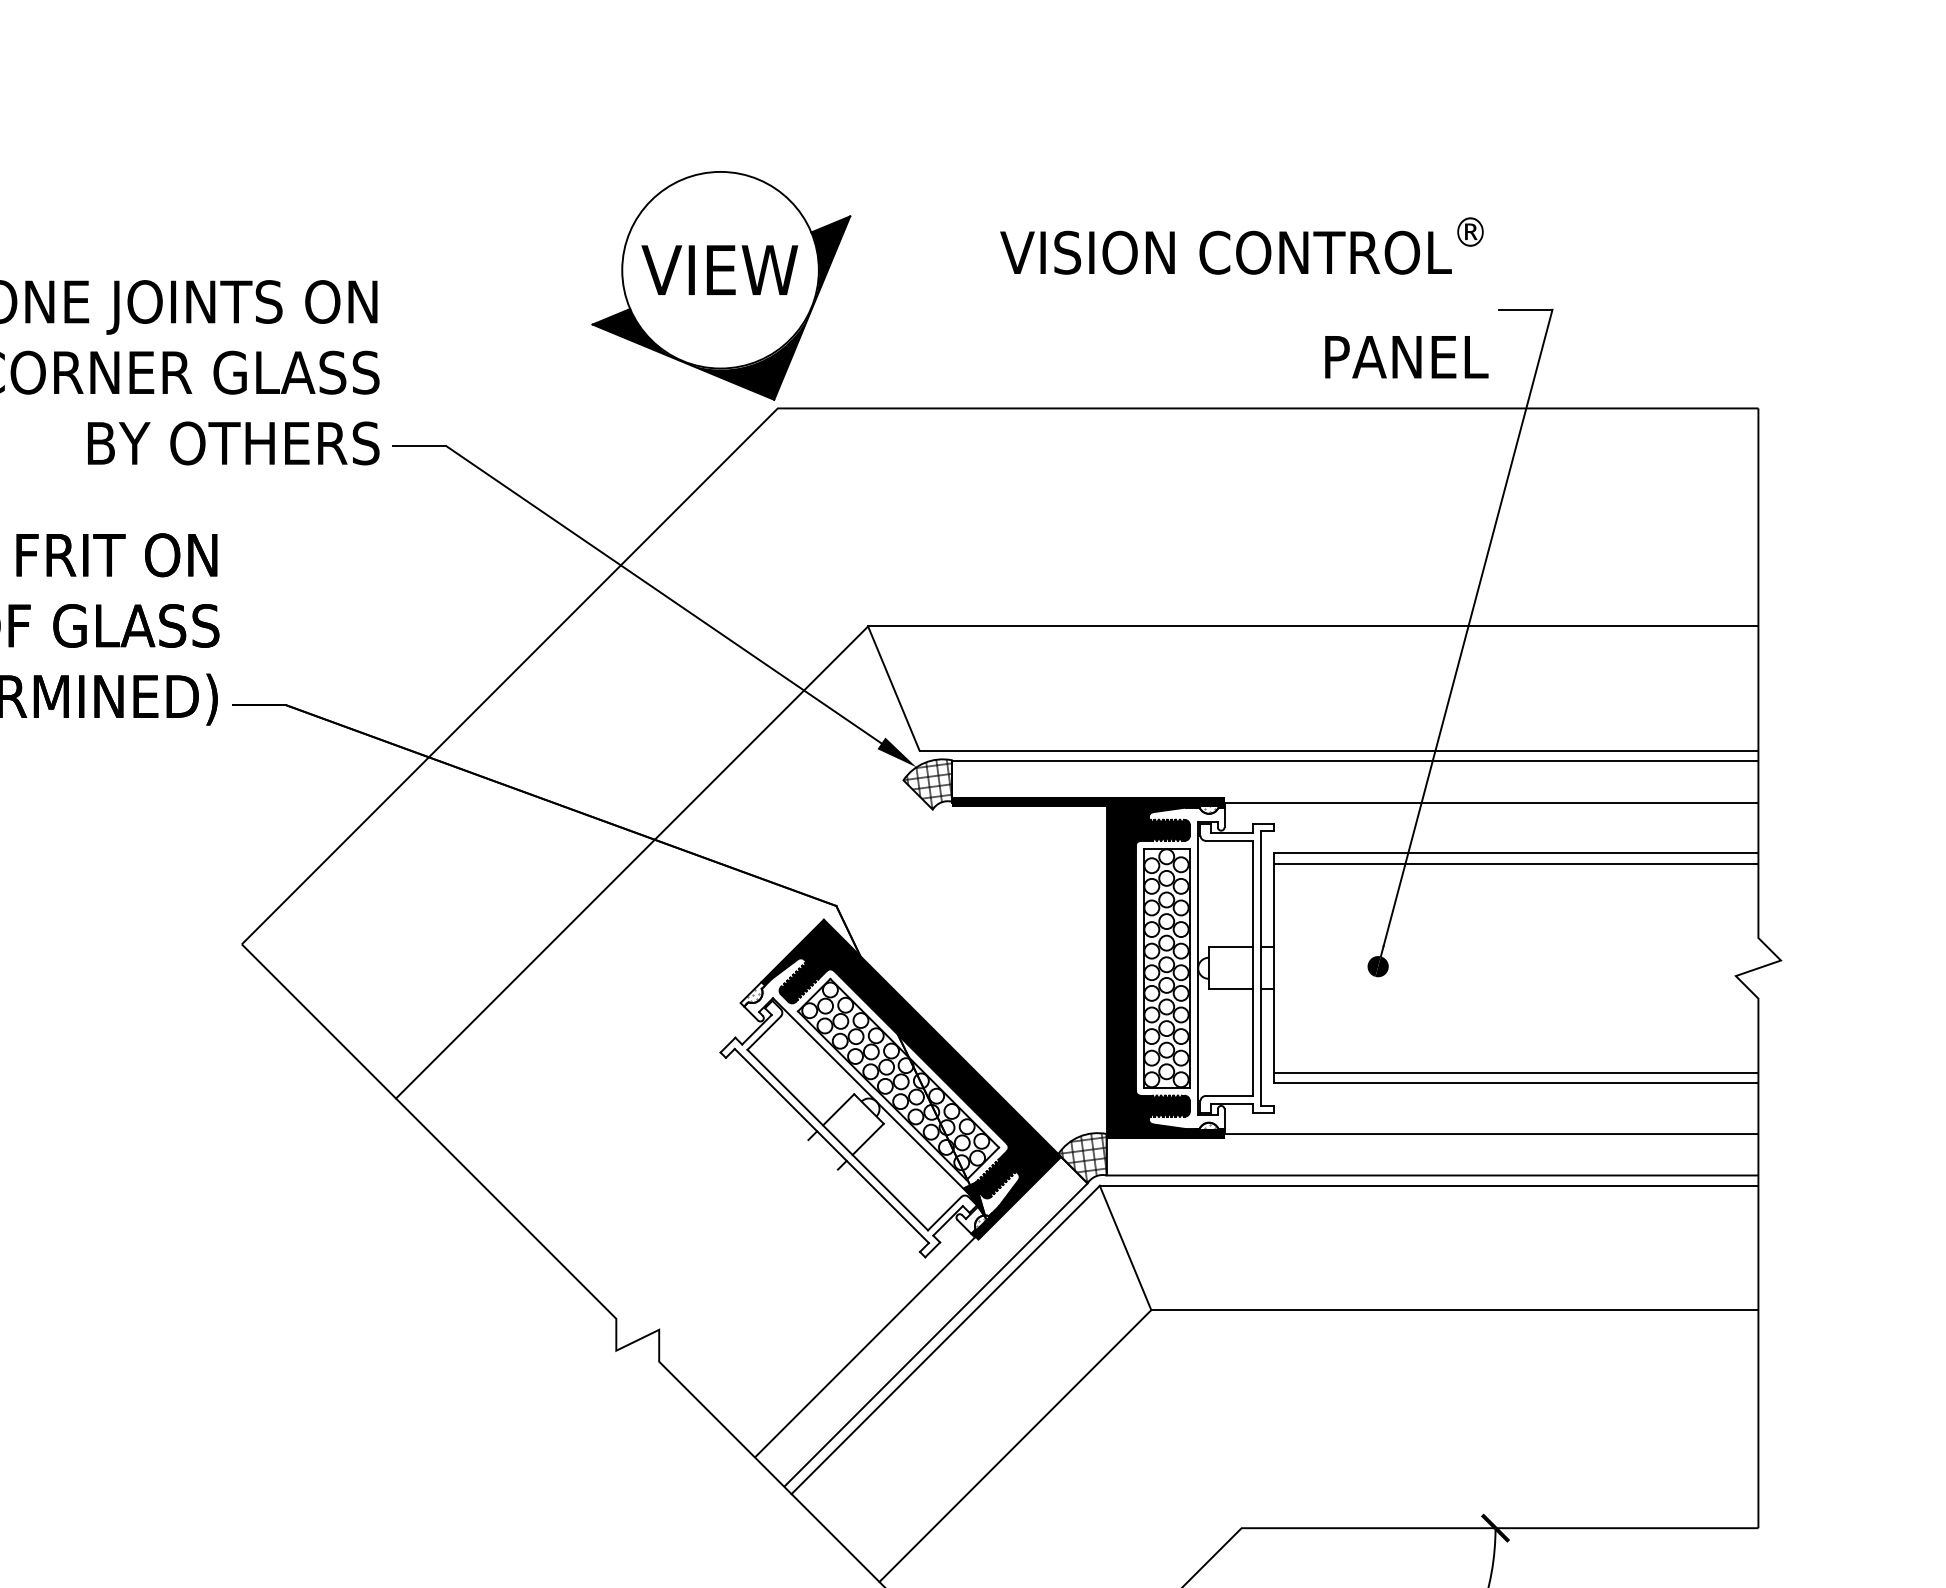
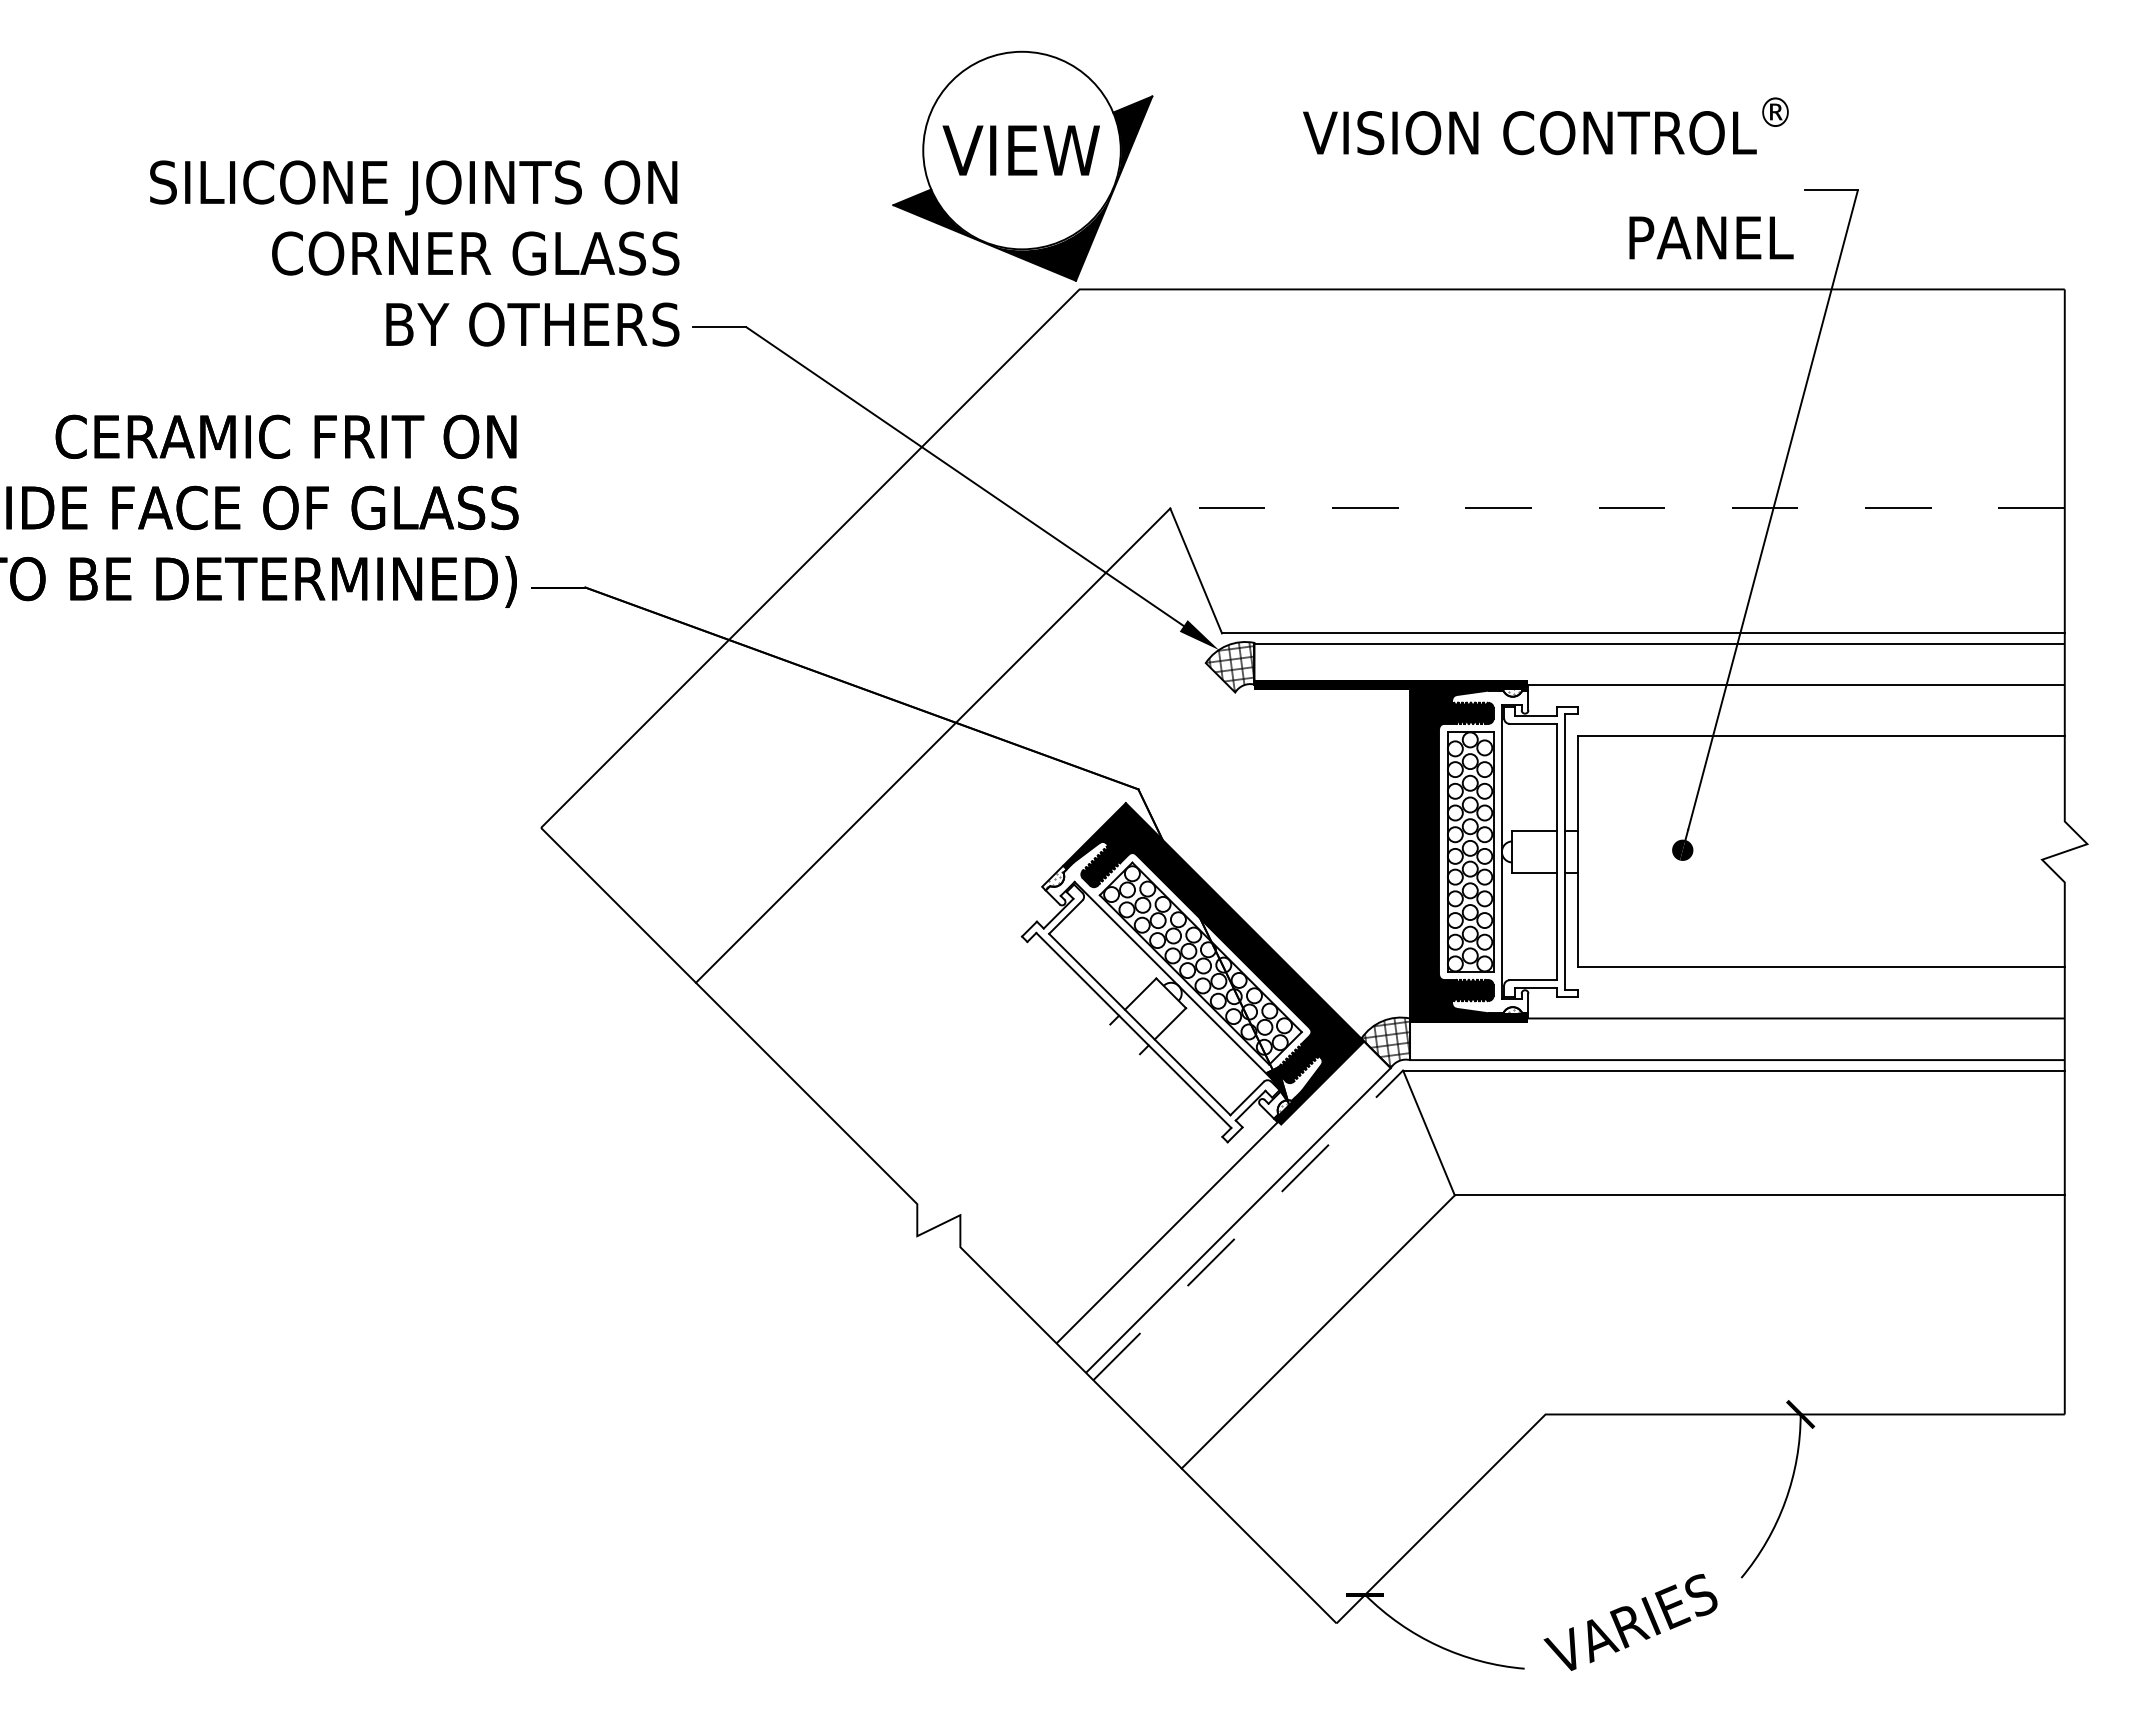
line: (1313, 626) -> (1617, 508), solid -> dashed
line: (1515, 863) -> (1820, 746), removed
line: (1515, 1072) -> (1820, 956), removed
line: (945, 1340) -> (1248, 1225), solid -> dashed

